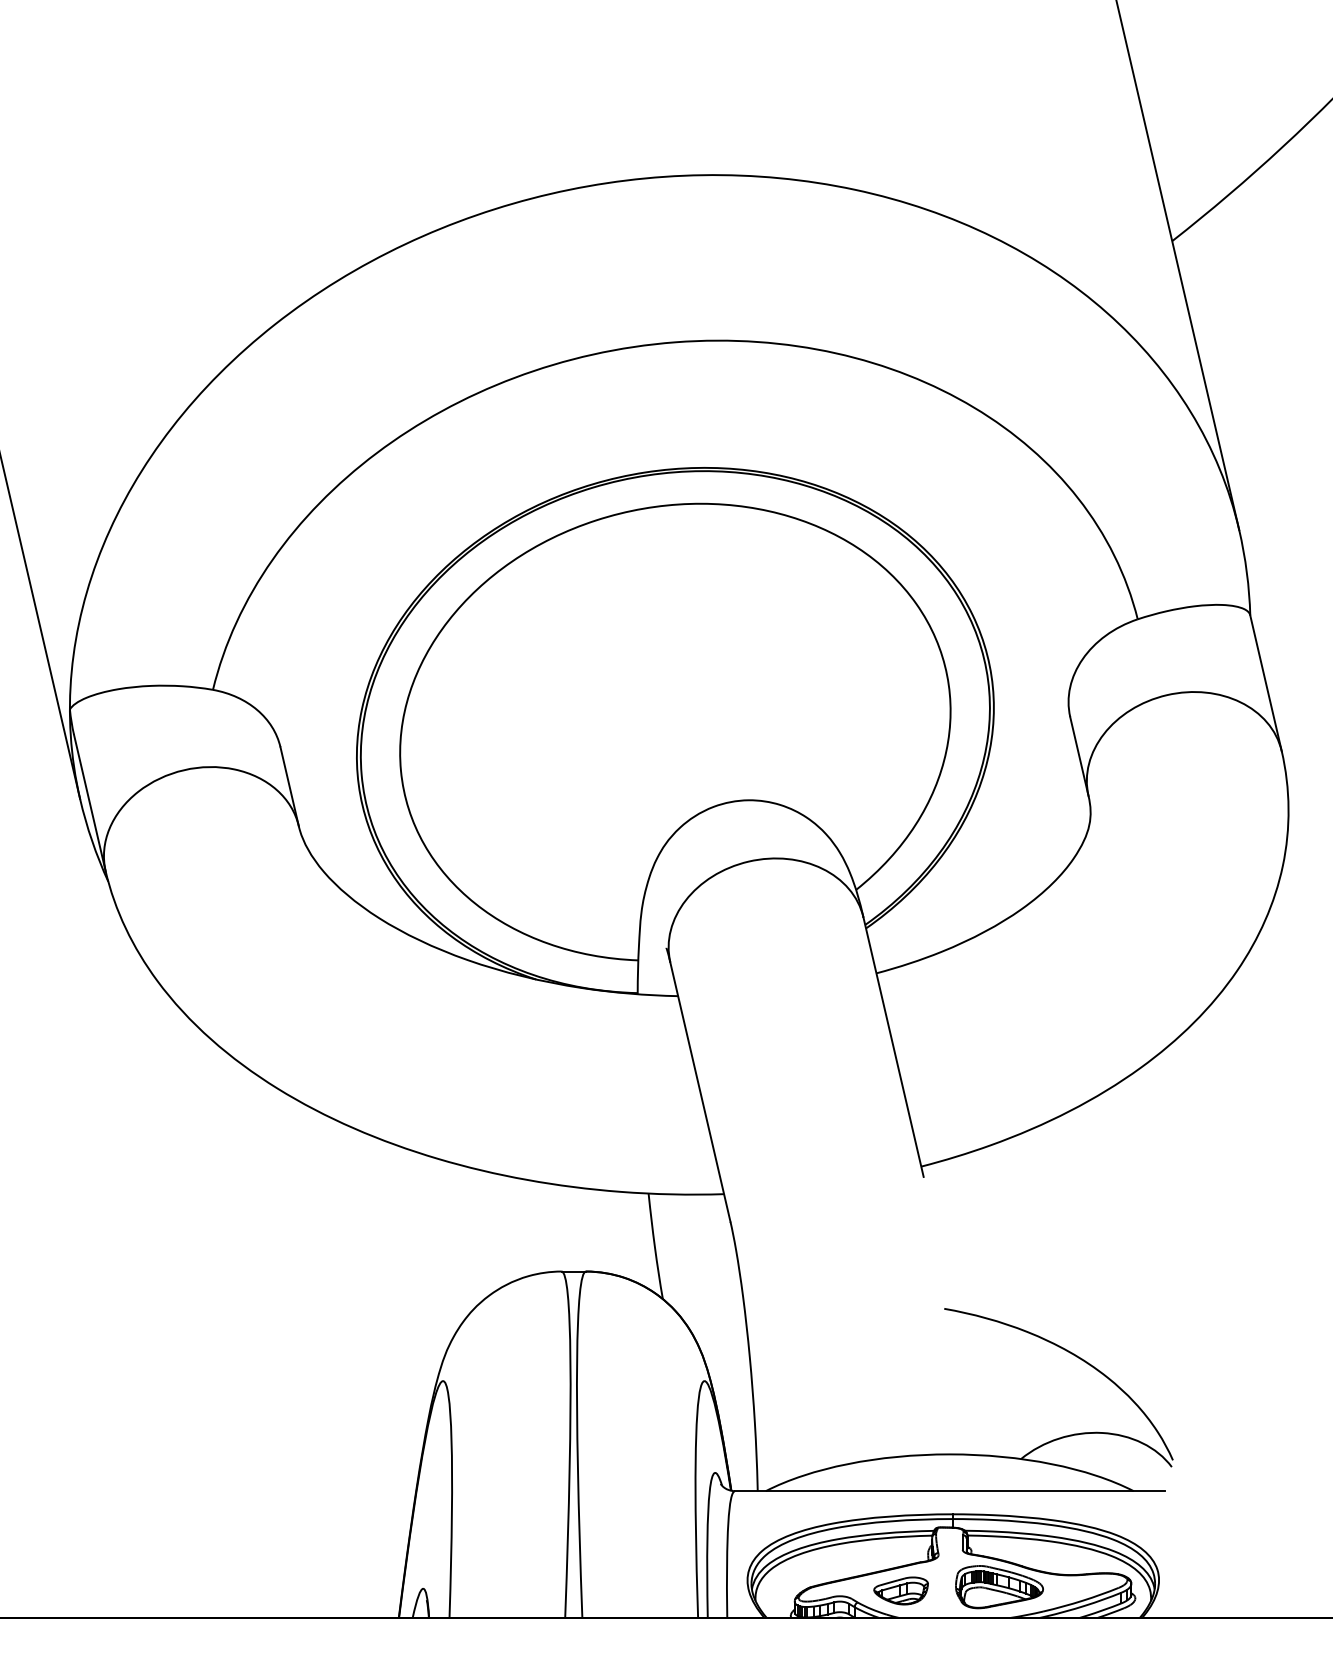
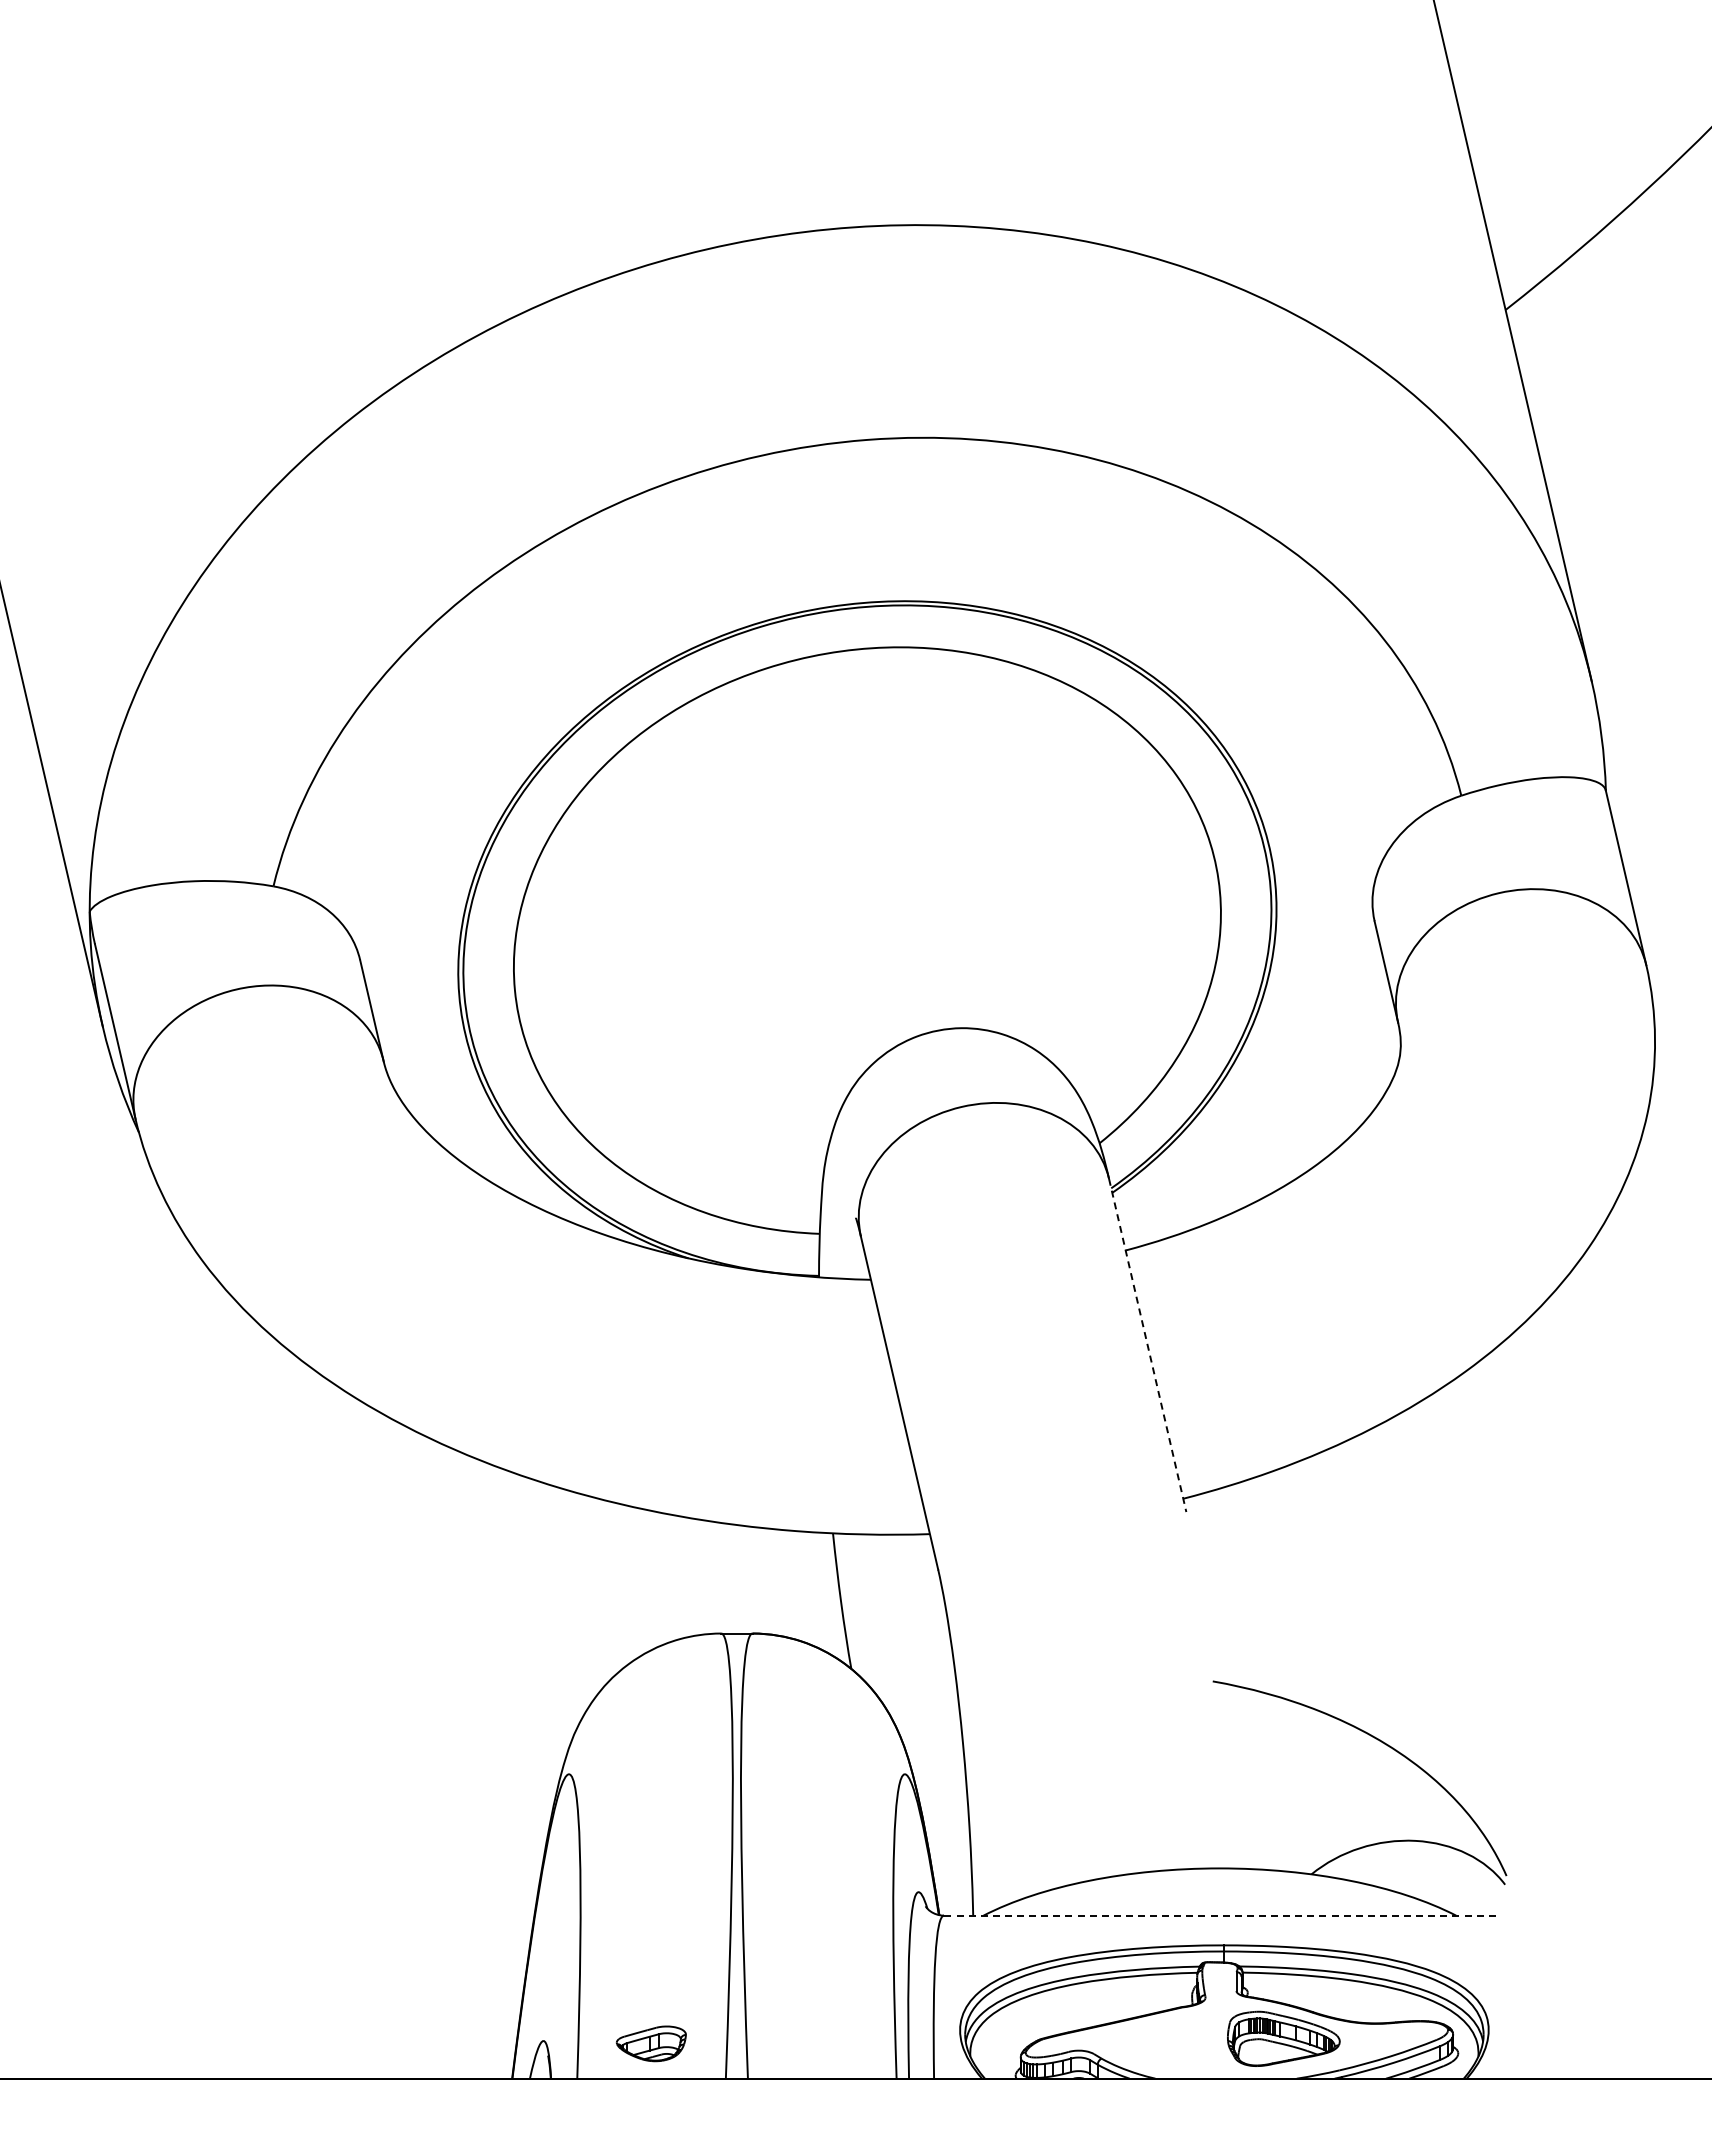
line: (893, 1047) -> (1147, 1345), solid -> dashed
line: (949, 1491) -> (1219, 1915), solid -> dashed
part: (901, 1590) -> (651, 2043), moved

